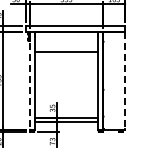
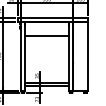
line: (29, 80) -> (20, 56), dashed -> solid
line: (125, 80) -> (88, 56), dashed -> solid

